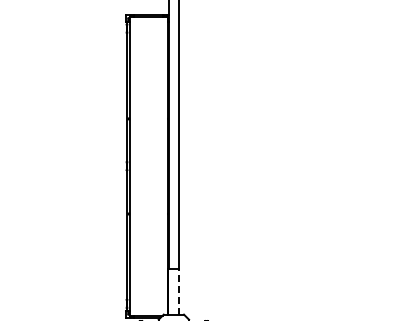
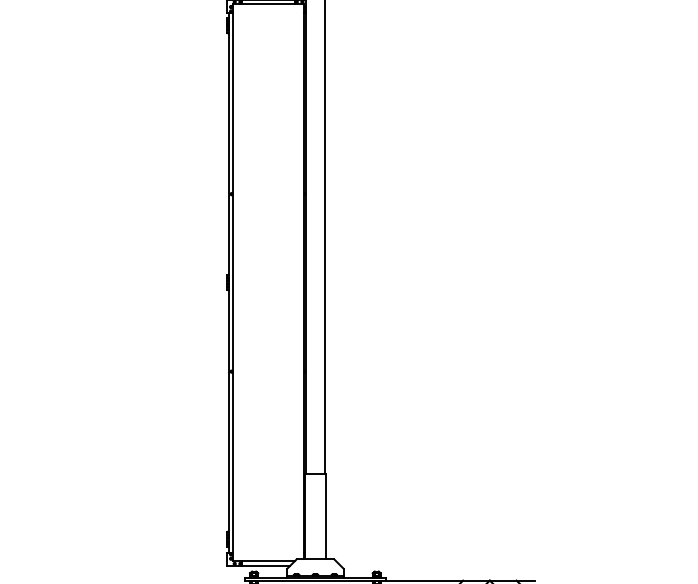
line: (179, 291) -> (325, 516), dashed -> solid

